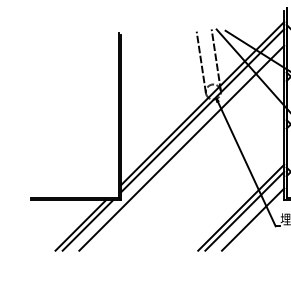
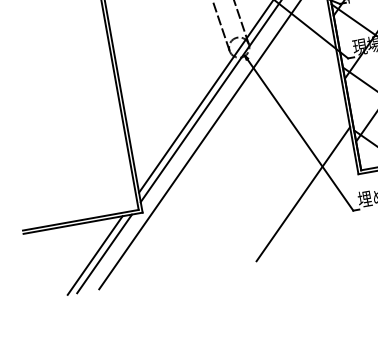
line: (244, 210) -> (308, 197), removed
line: (253, 219) -> (322, 206), removed

